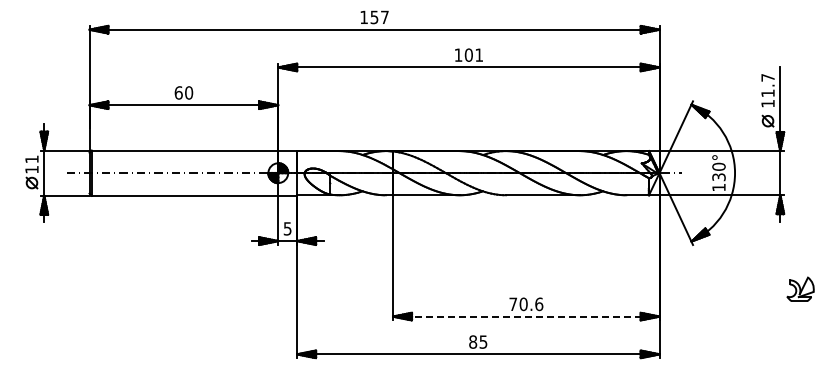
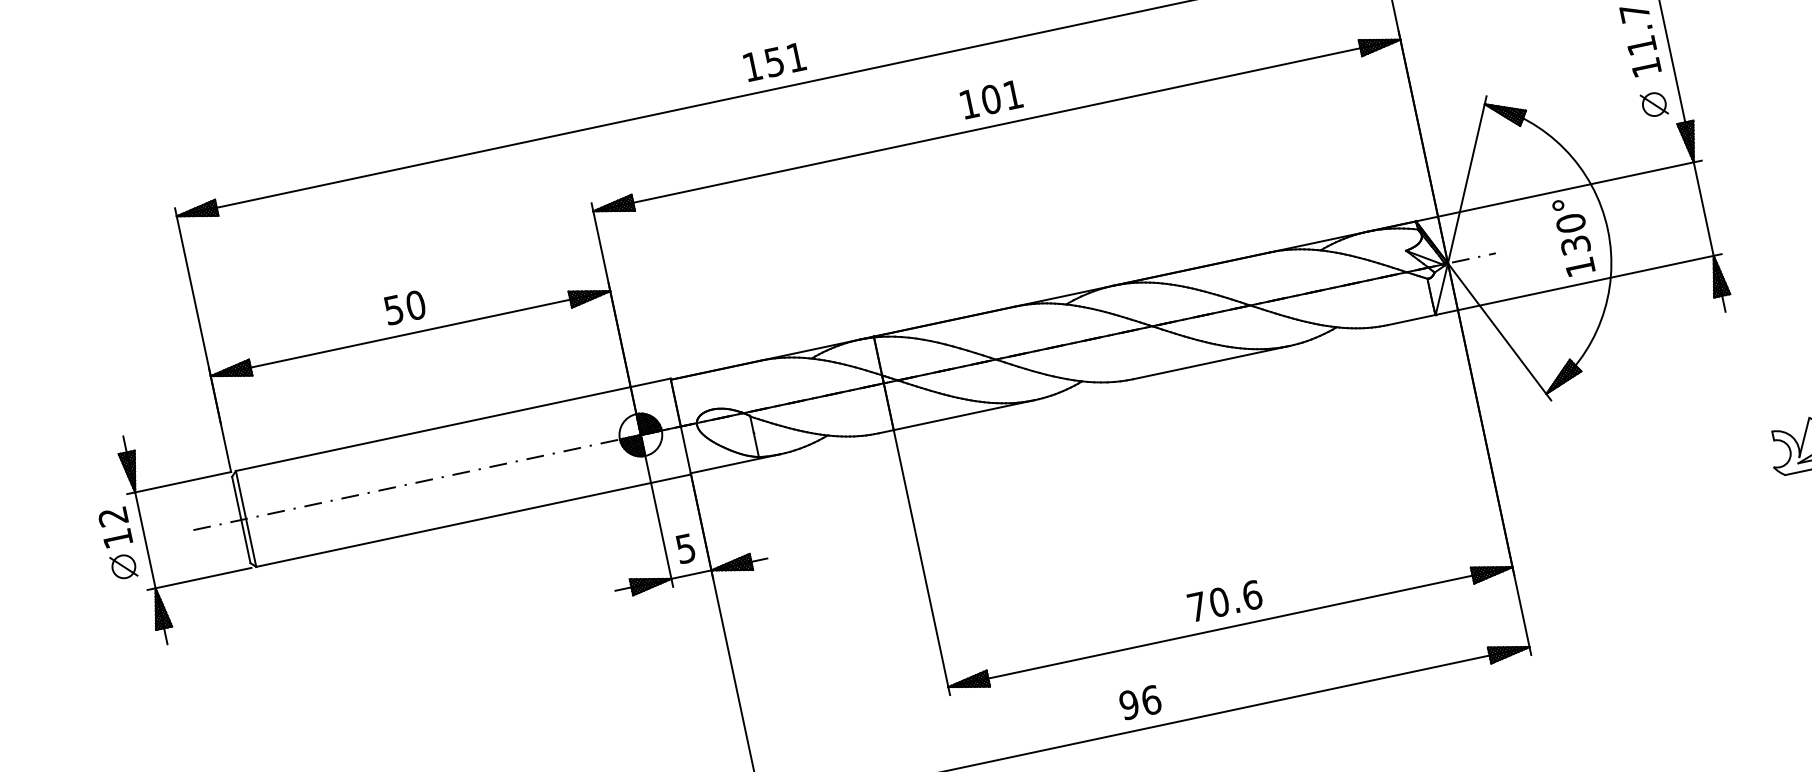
text: (384, 16) -> (795, 55), 157 -> 151
text: (178, 92) -> (393, 309), 60 -> 50
text: (31, 159) -> (112, 517), 11 -> 12
line: (526, 316) -> (1230, 626), dashed -> solid
text: (478, 341) -> (1140, 701), 85 -> 96

